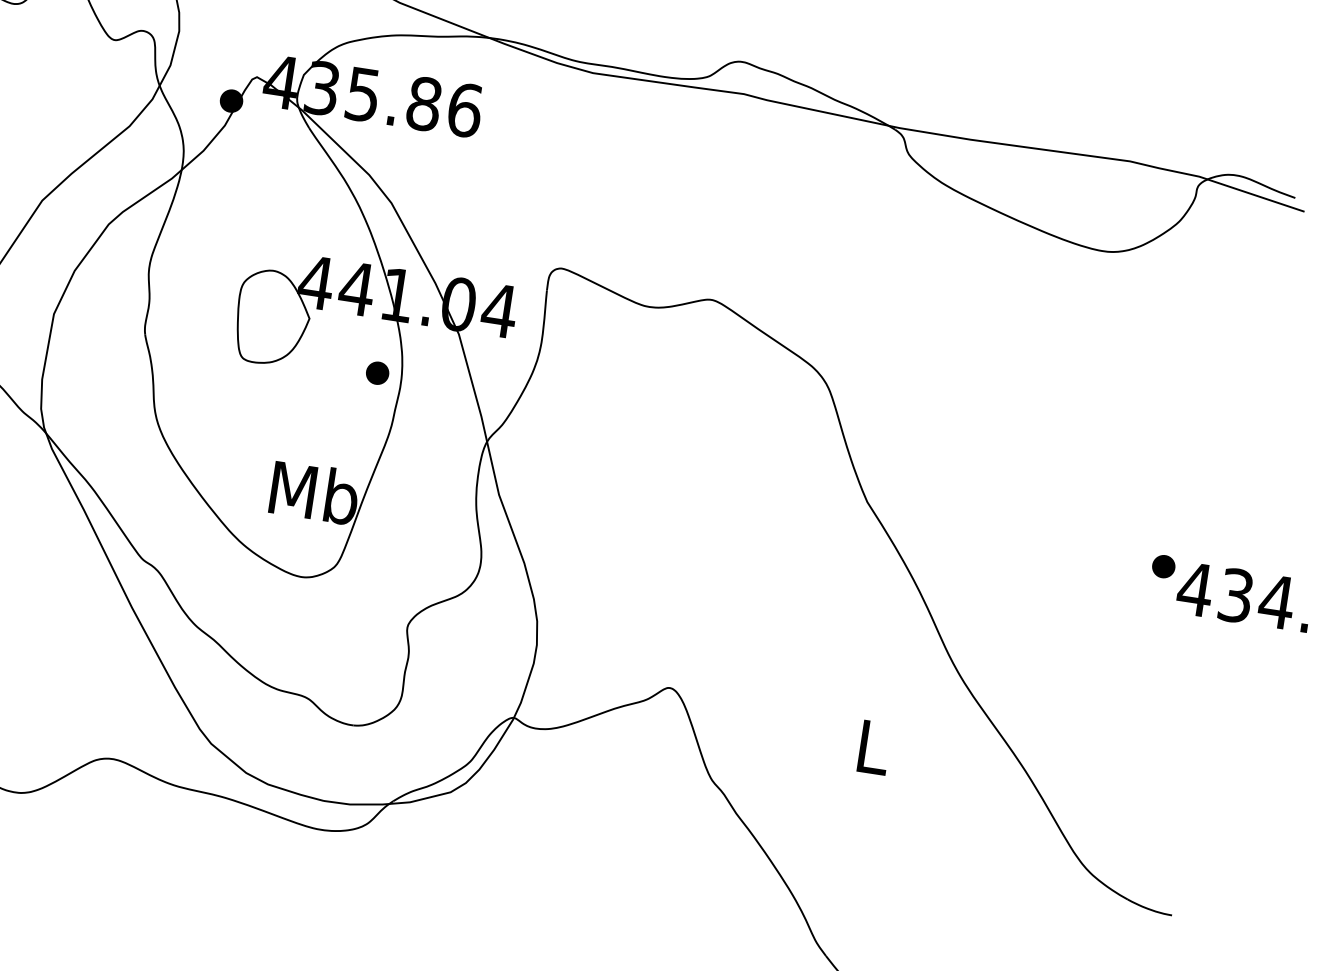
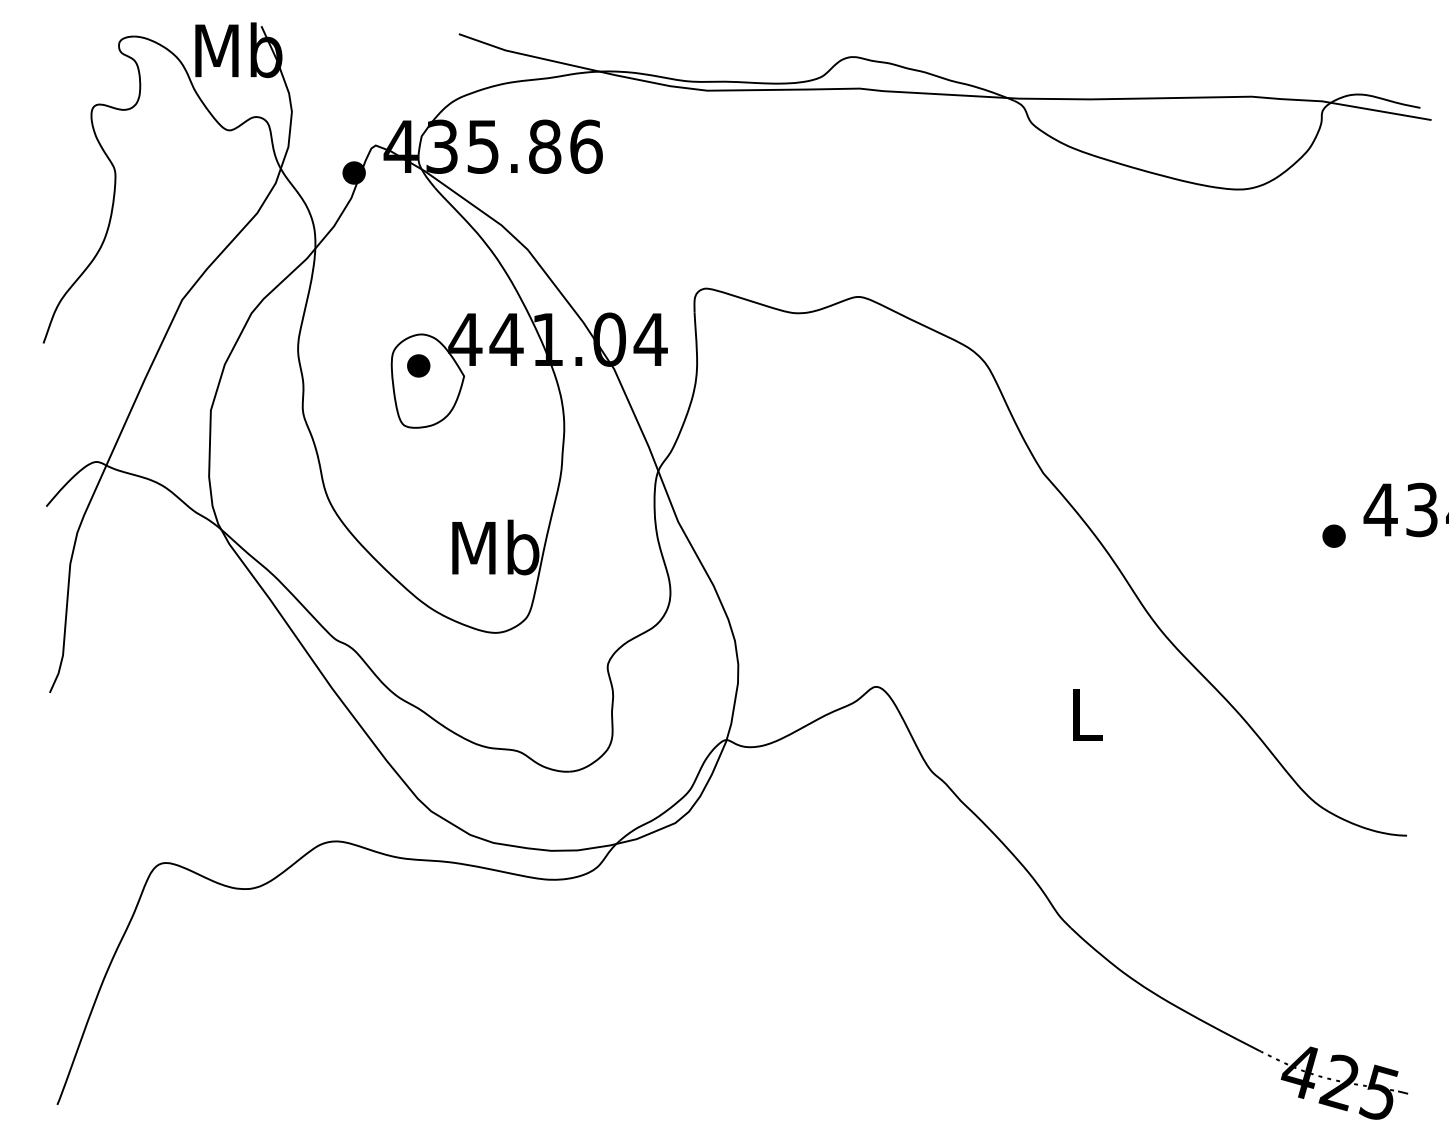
part: (377, 372) -> (418, 365), moved
part: (1163, 565) -> (1333, 535), moved

